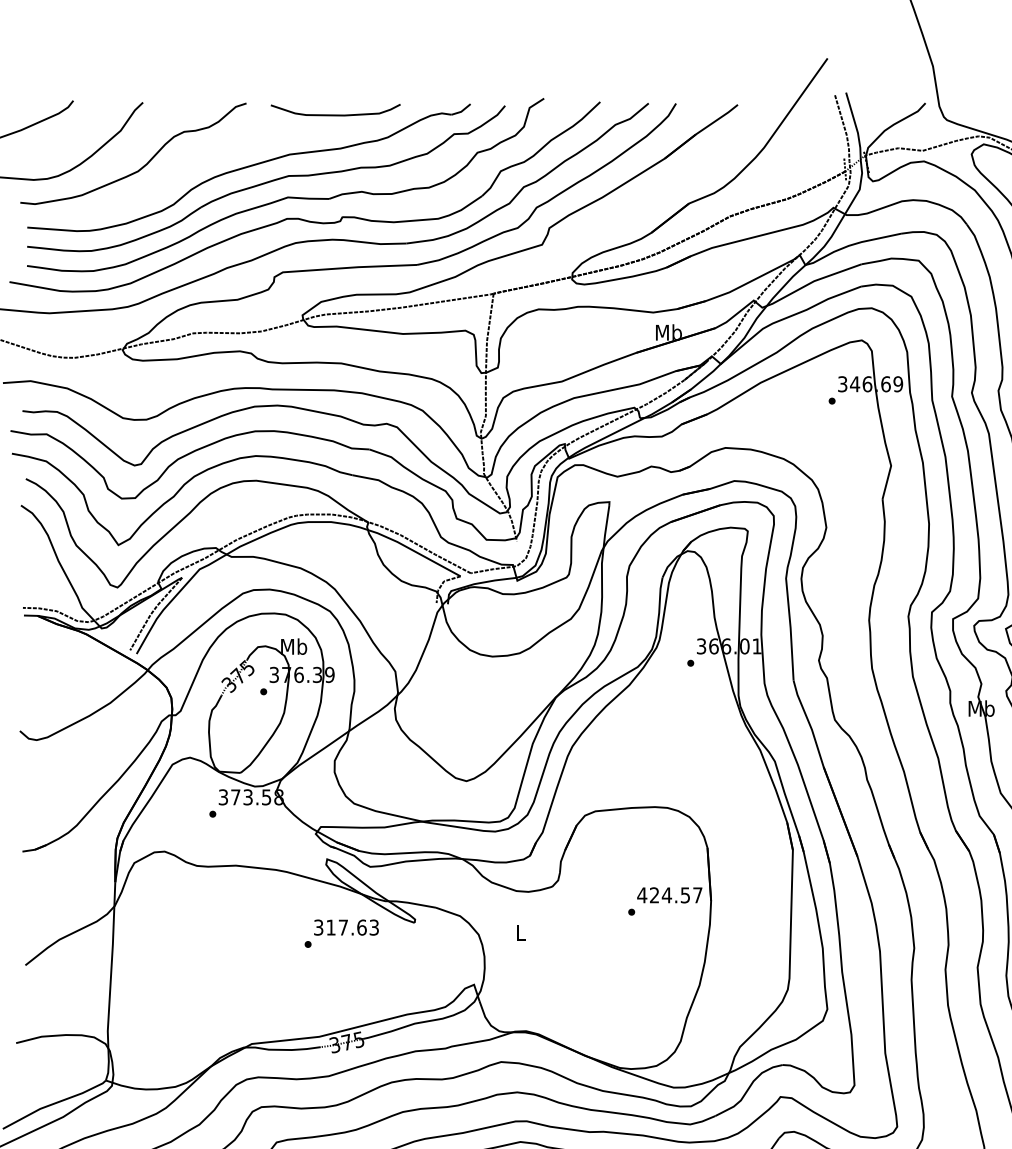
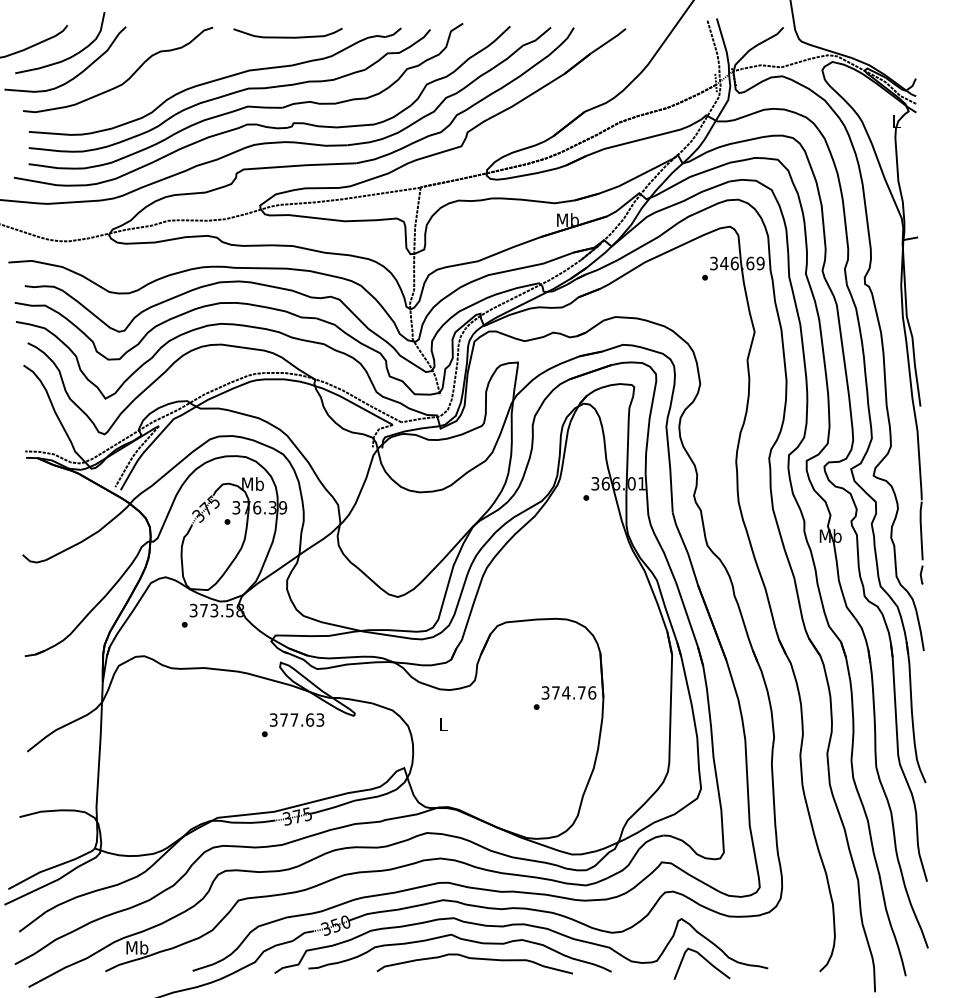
curve: (70, 140) -> (65, 58), added
text: (669, 894) -> (568, 692), 424.57 -> 374.76
text: (330, 926) -> (283, 719), 317.63 -> 377.63

